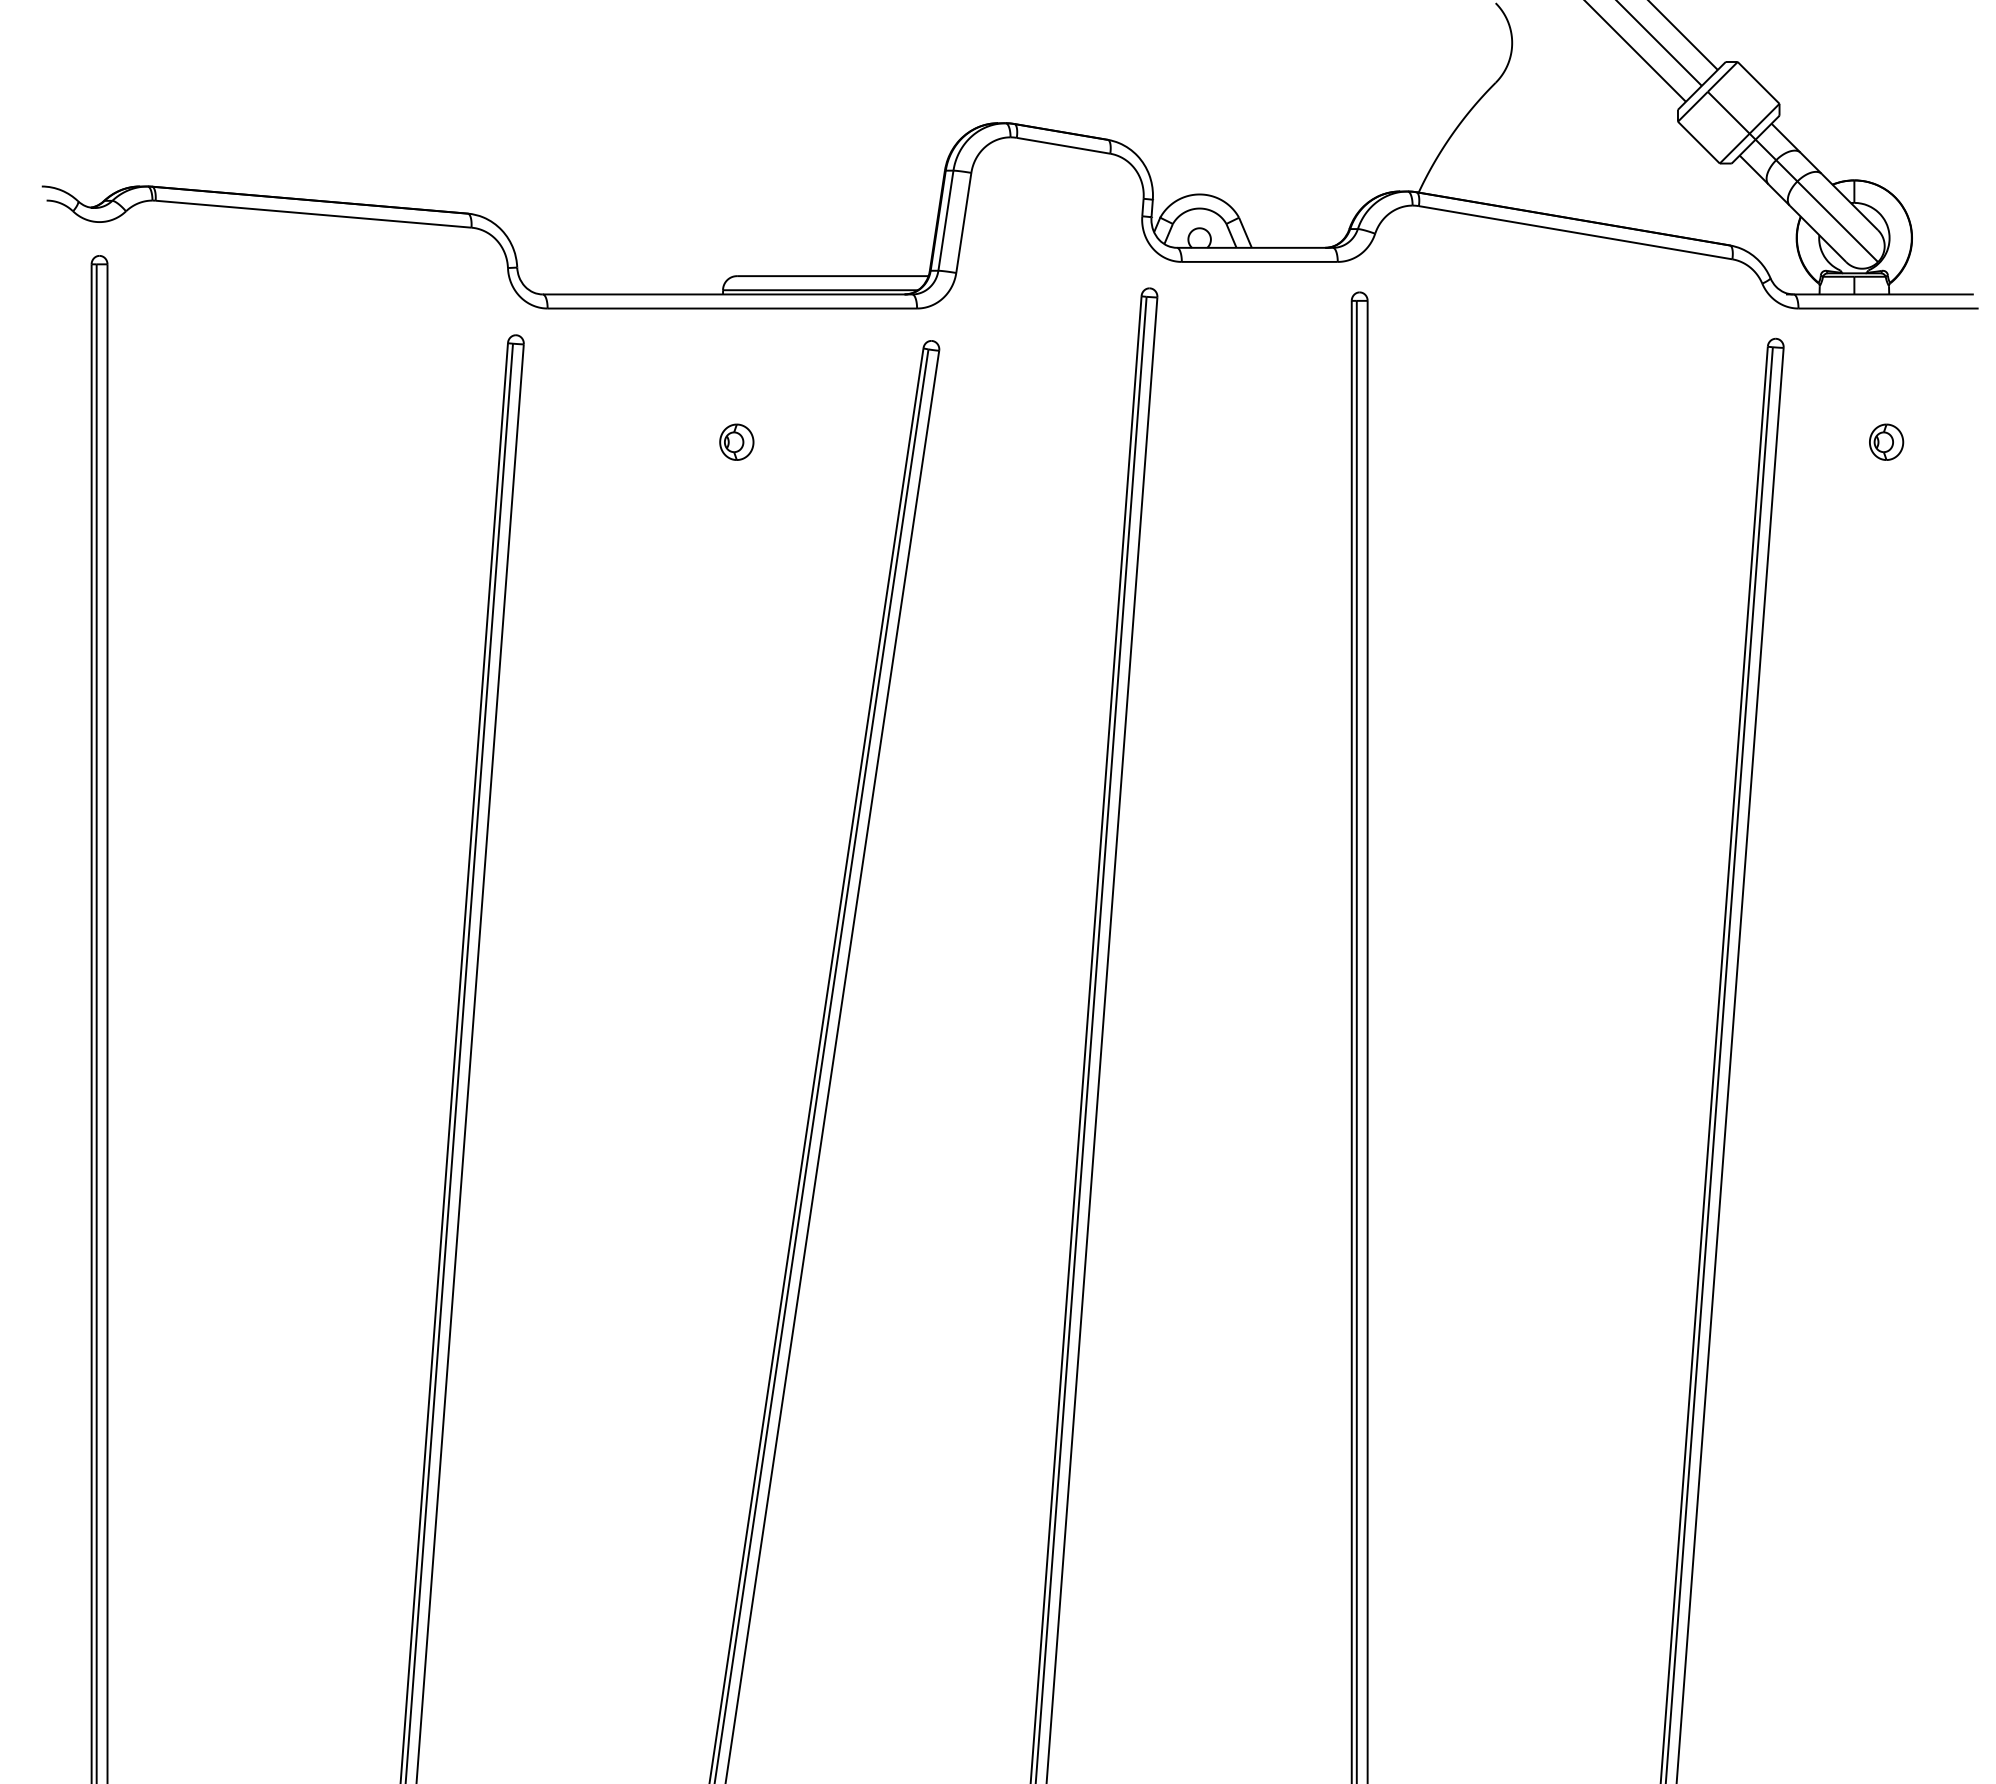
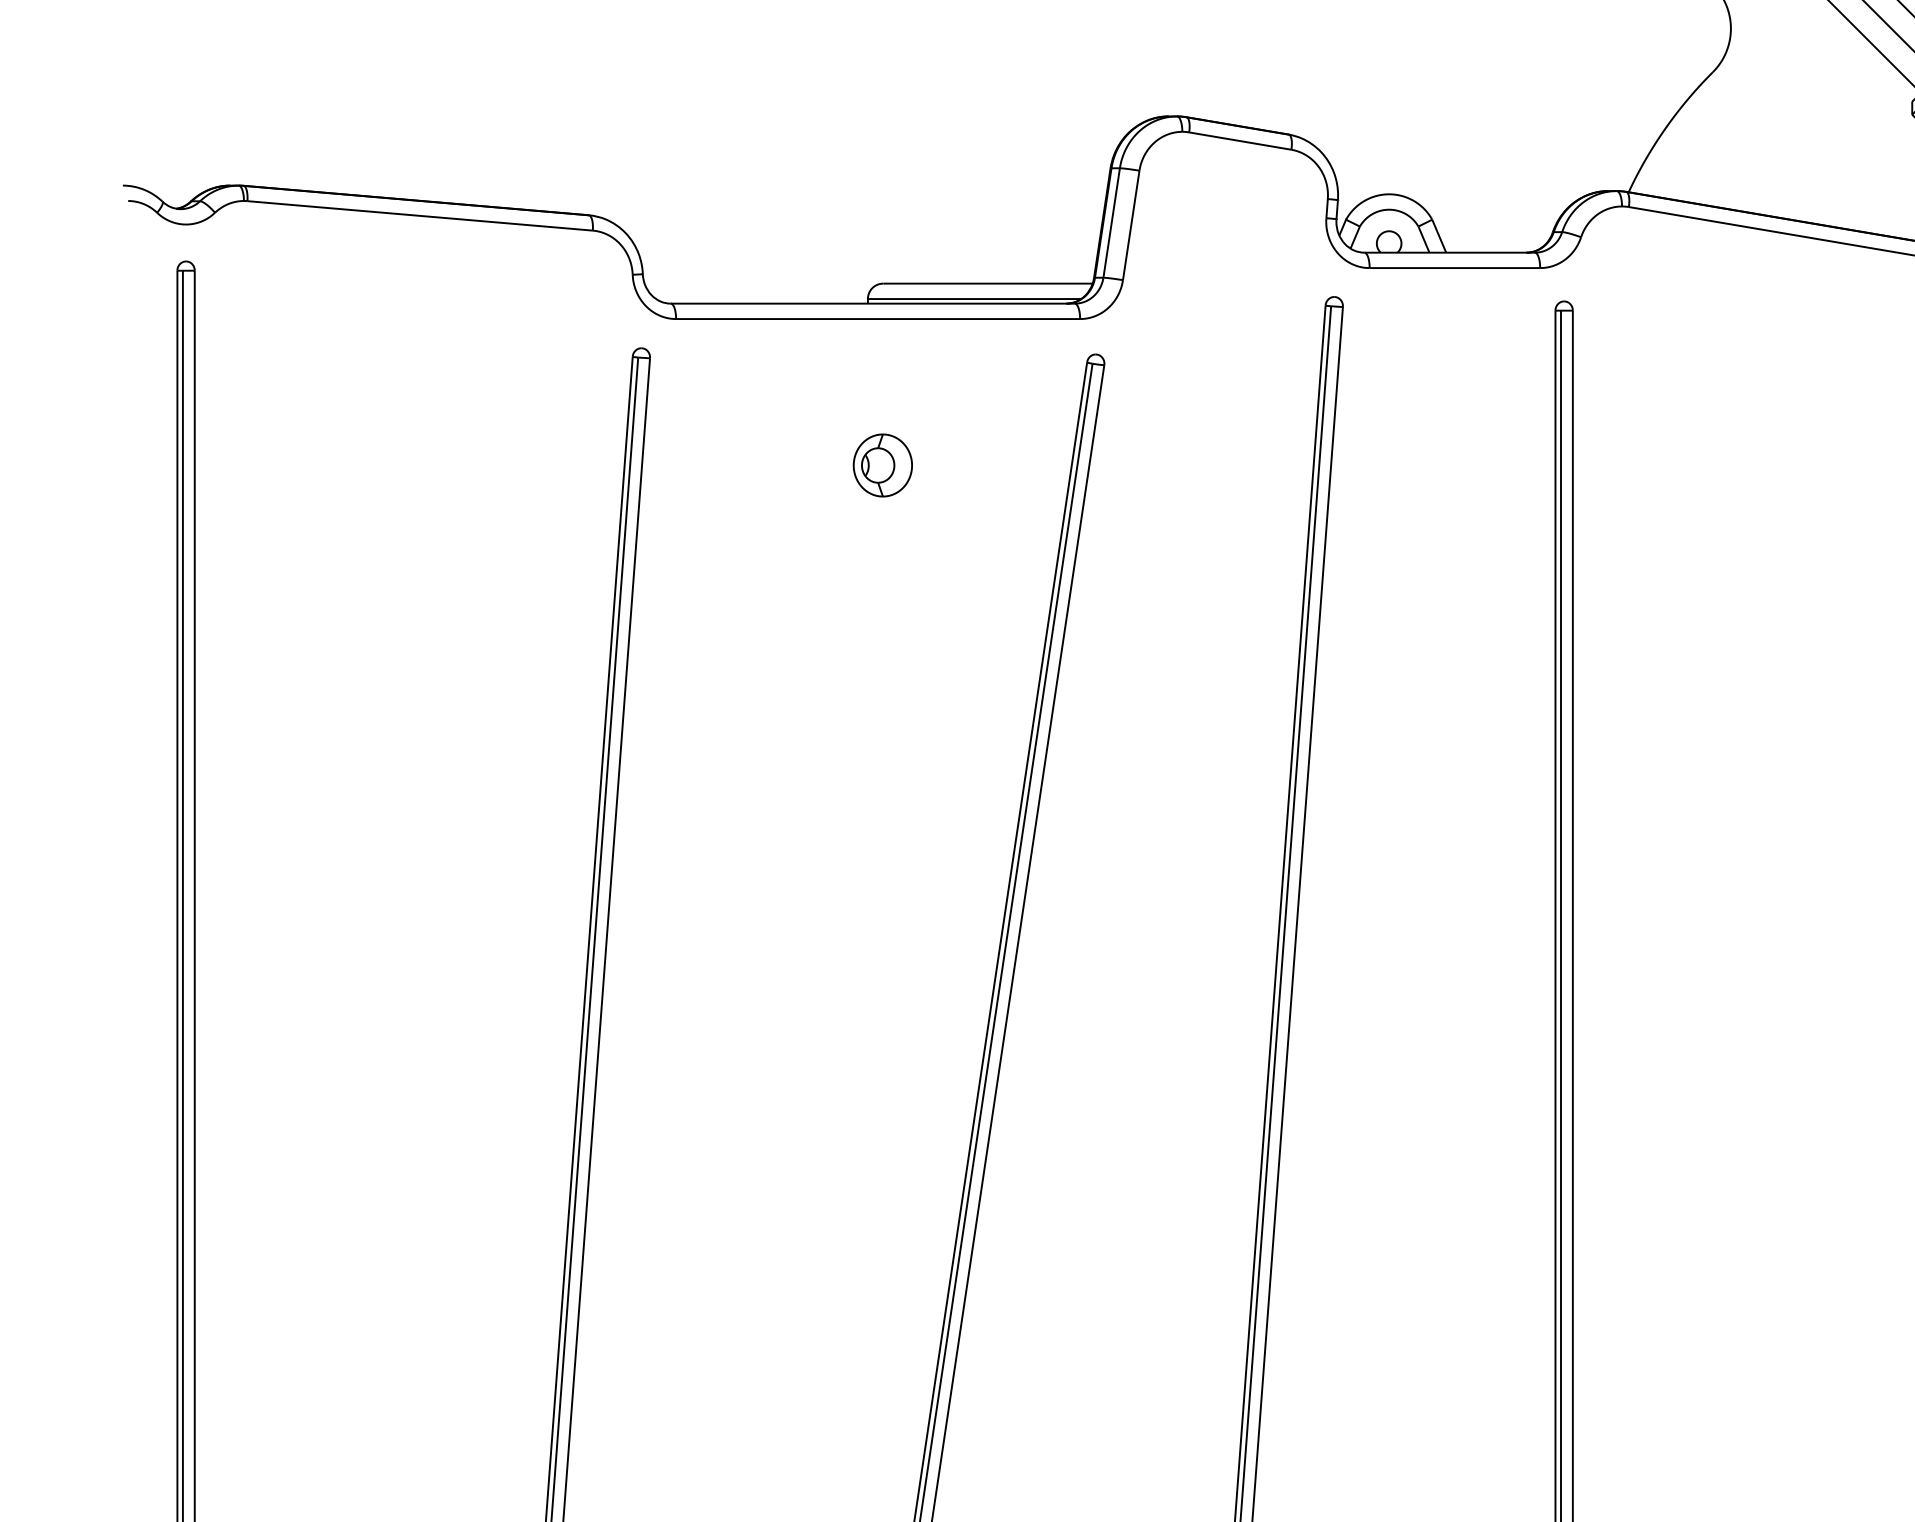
part: (736, 441) -> (882, 464), size x1.6

